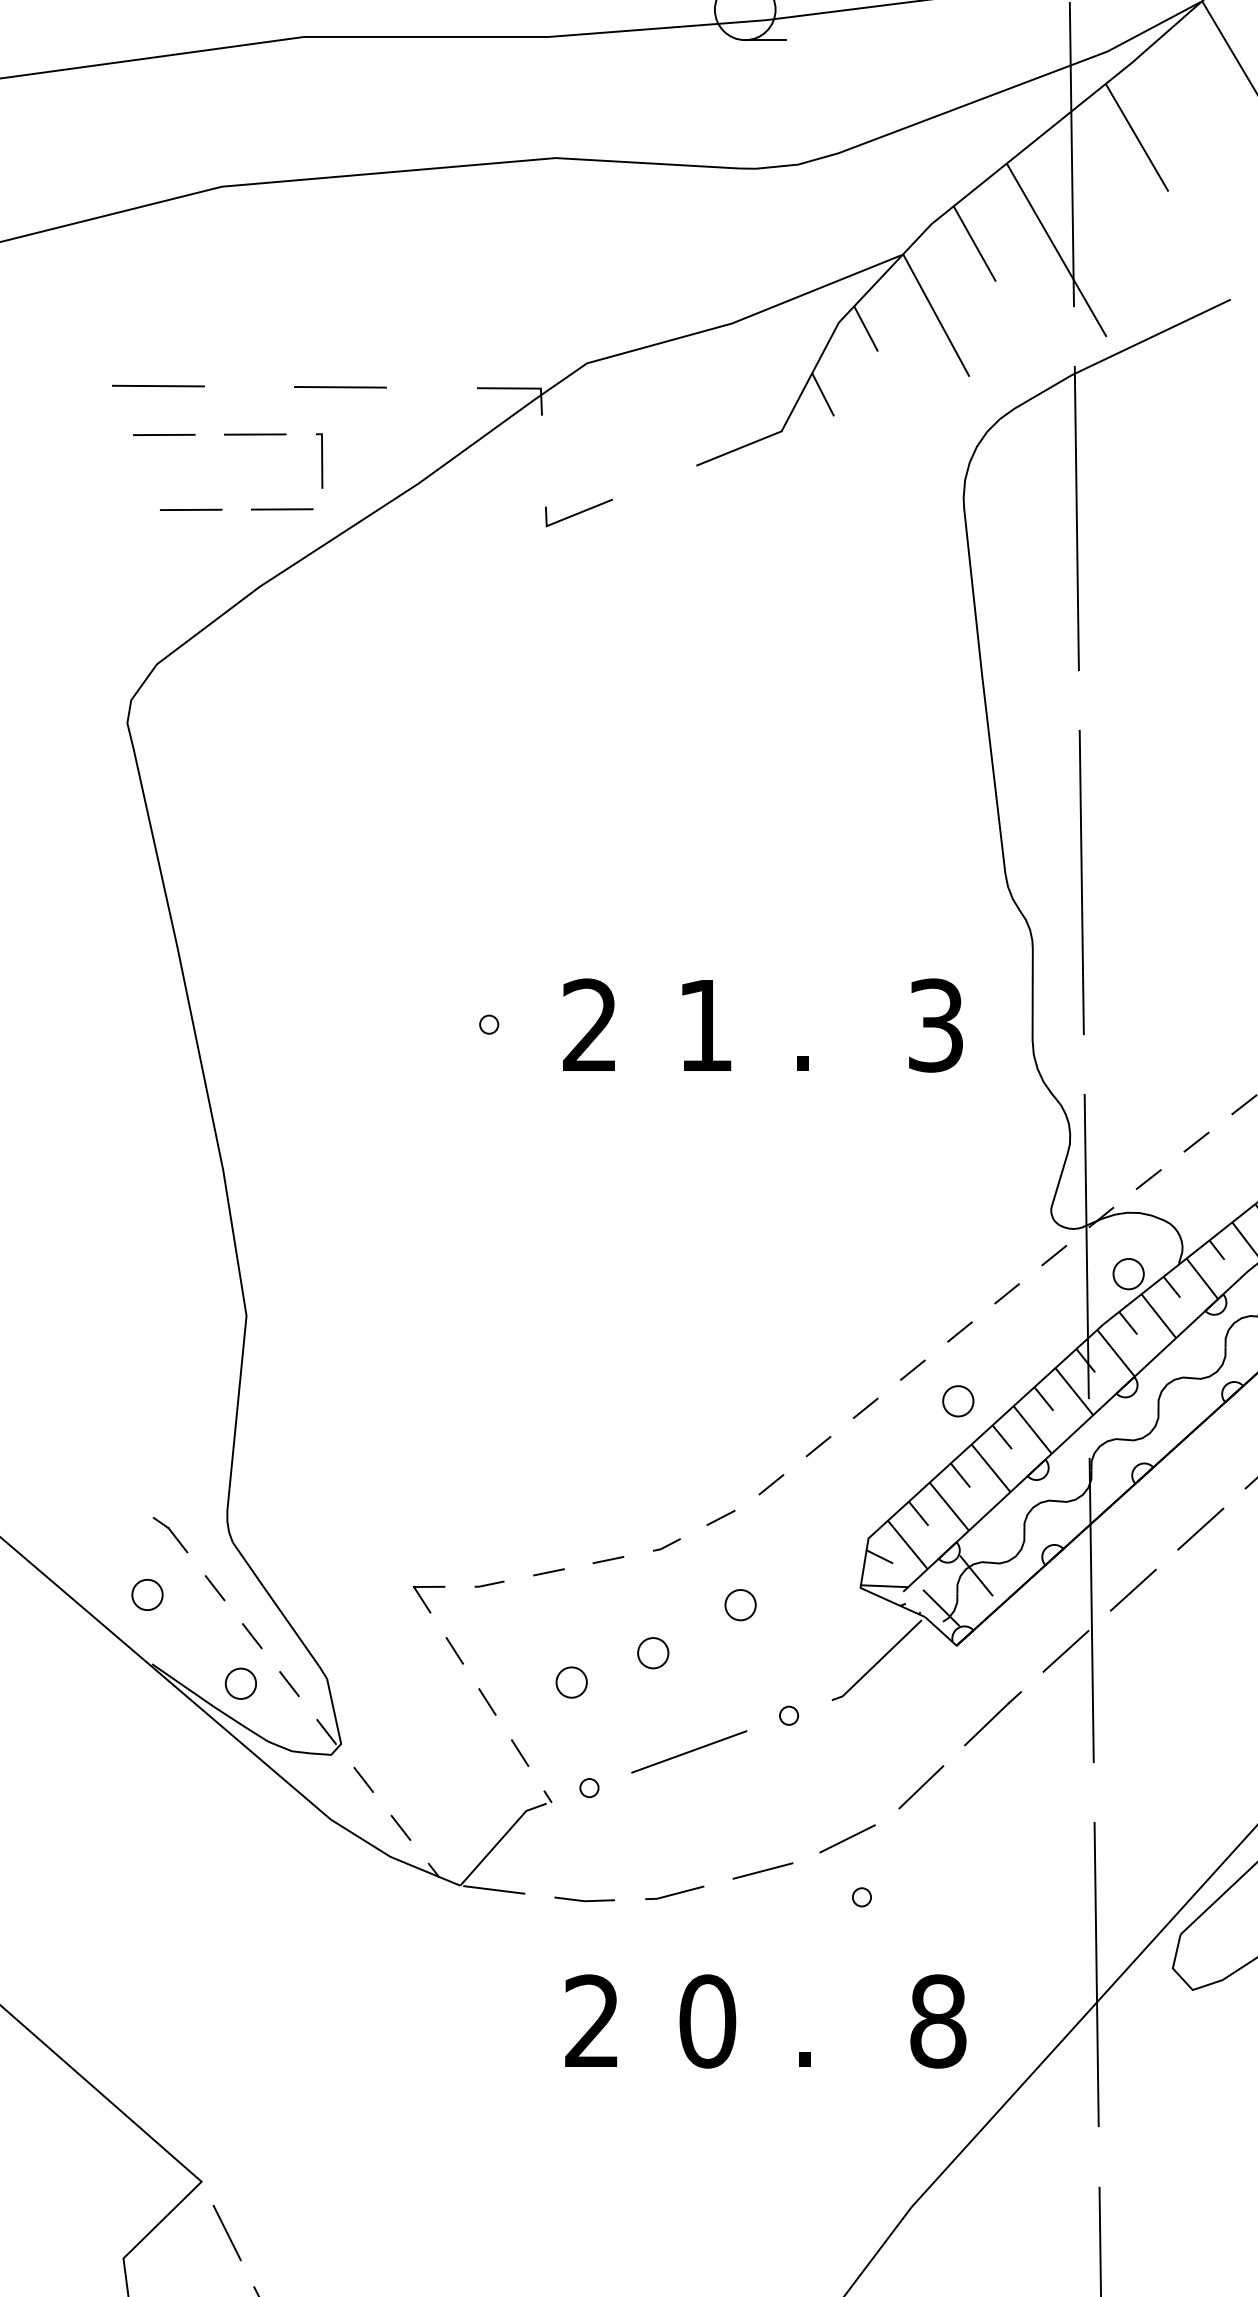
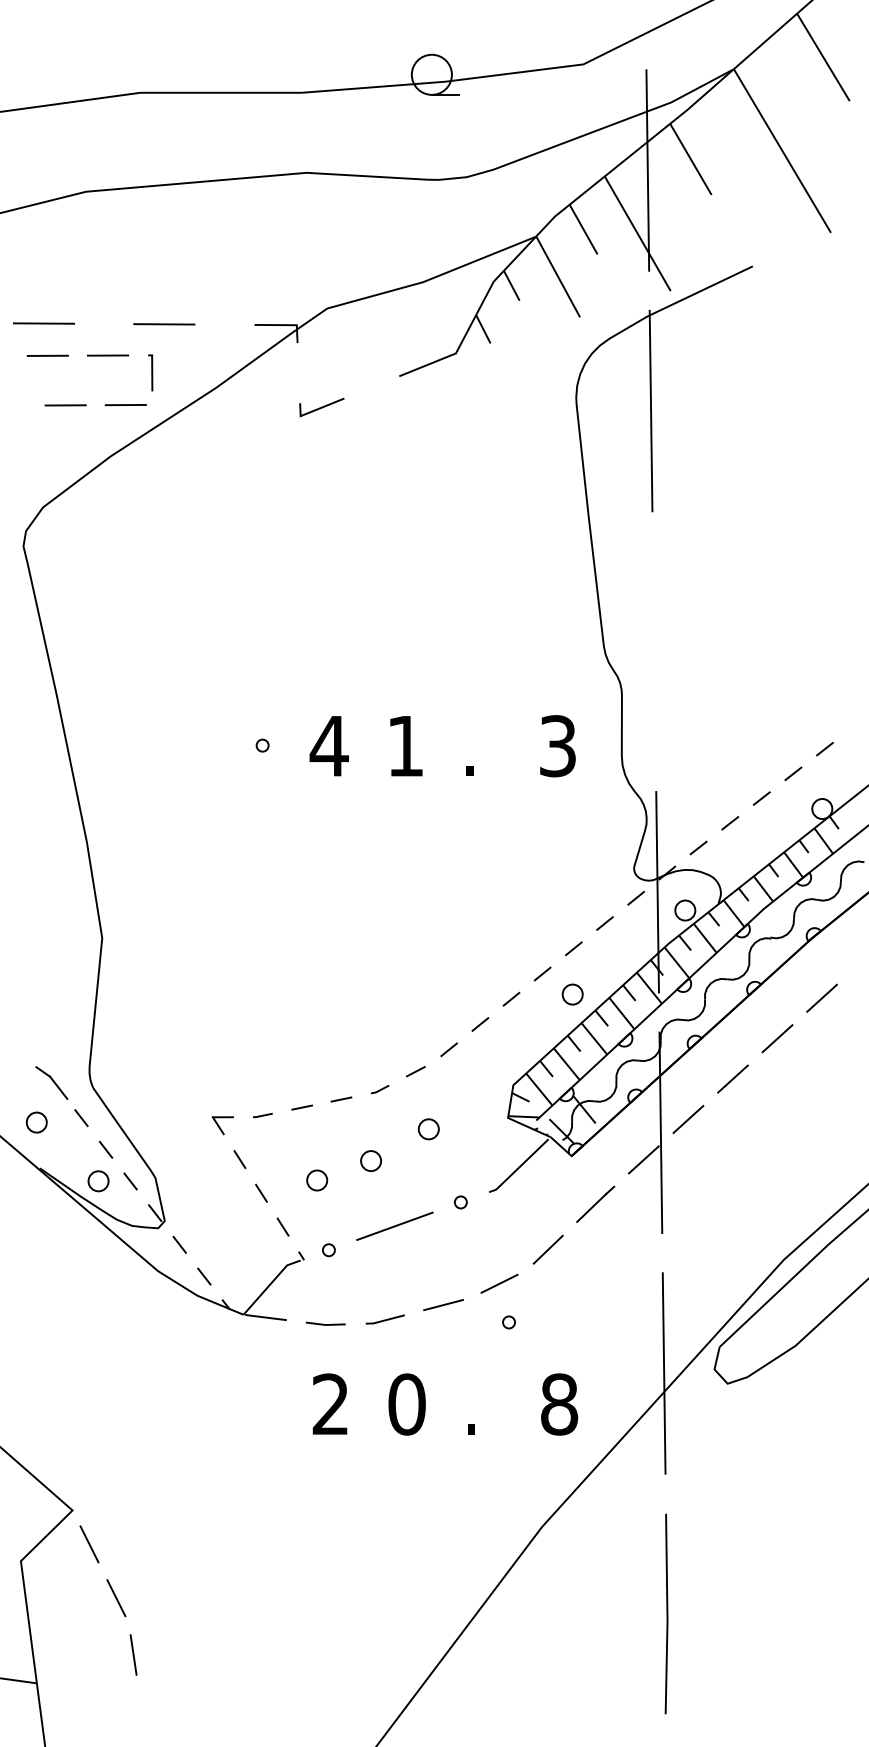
line: (1080, 882) -> (653, 651), removed
text: (588, 1024) -> (328, 745), 2 -> 4
part: (171, 1534) -> (52, 1082), size x1.4

